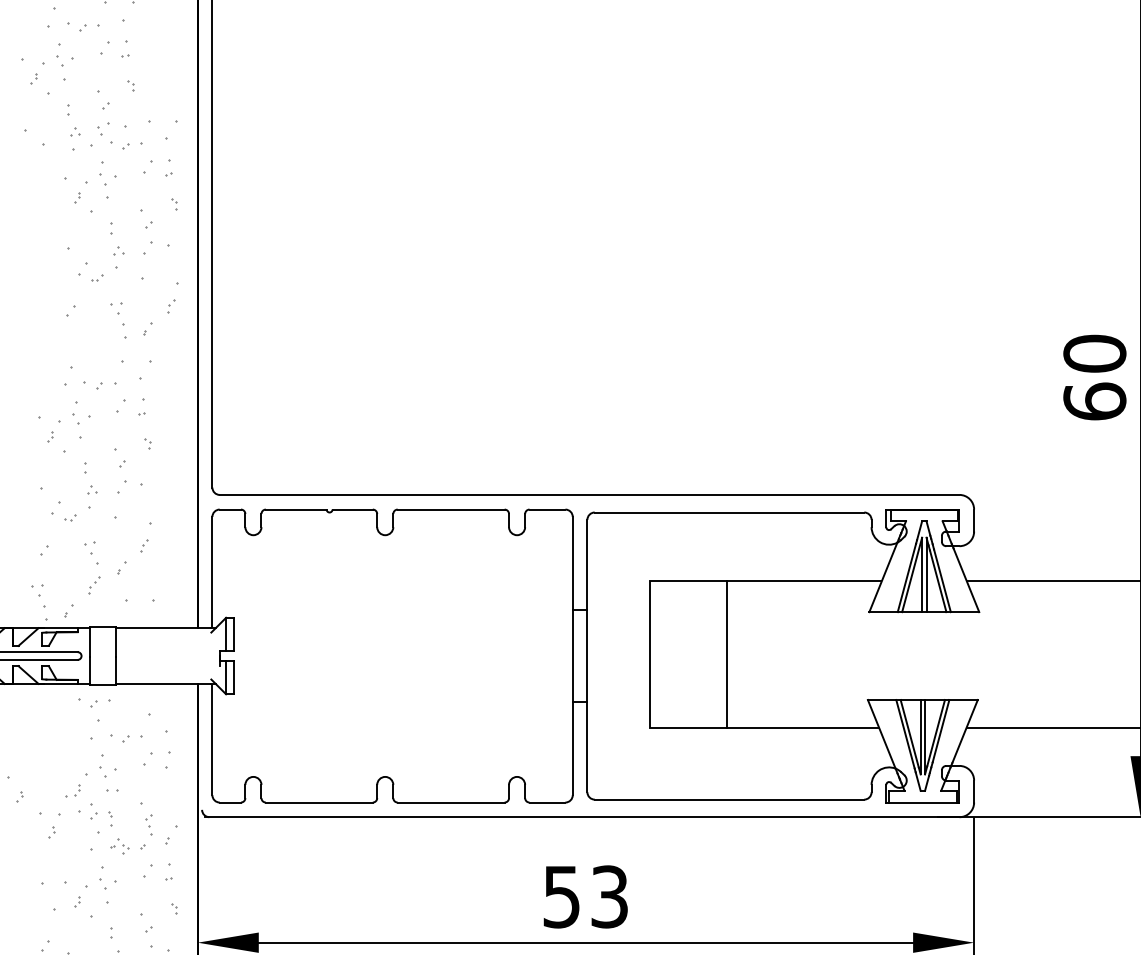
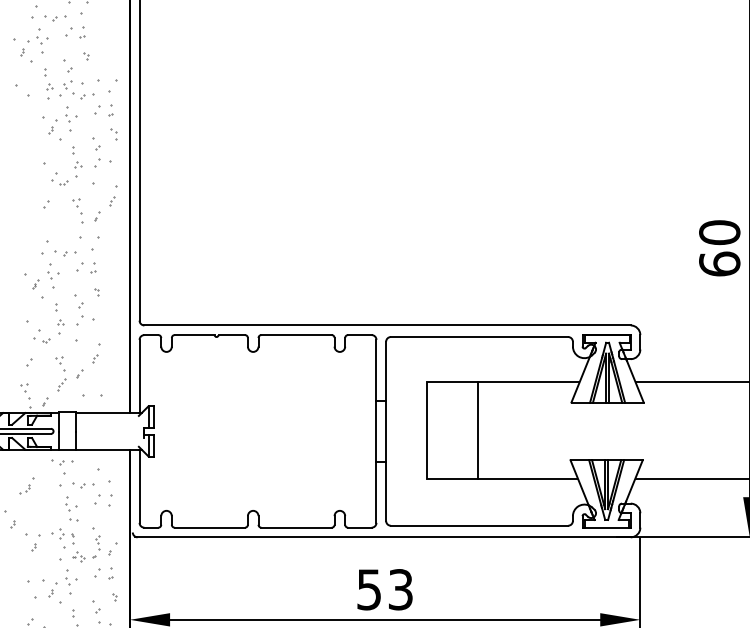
part: (174, 204) -> (114, 134), size x1.6
part: (54, 431) -> (35, 283), size x0.6
part: (75, 785) -> (26, 485), moved

